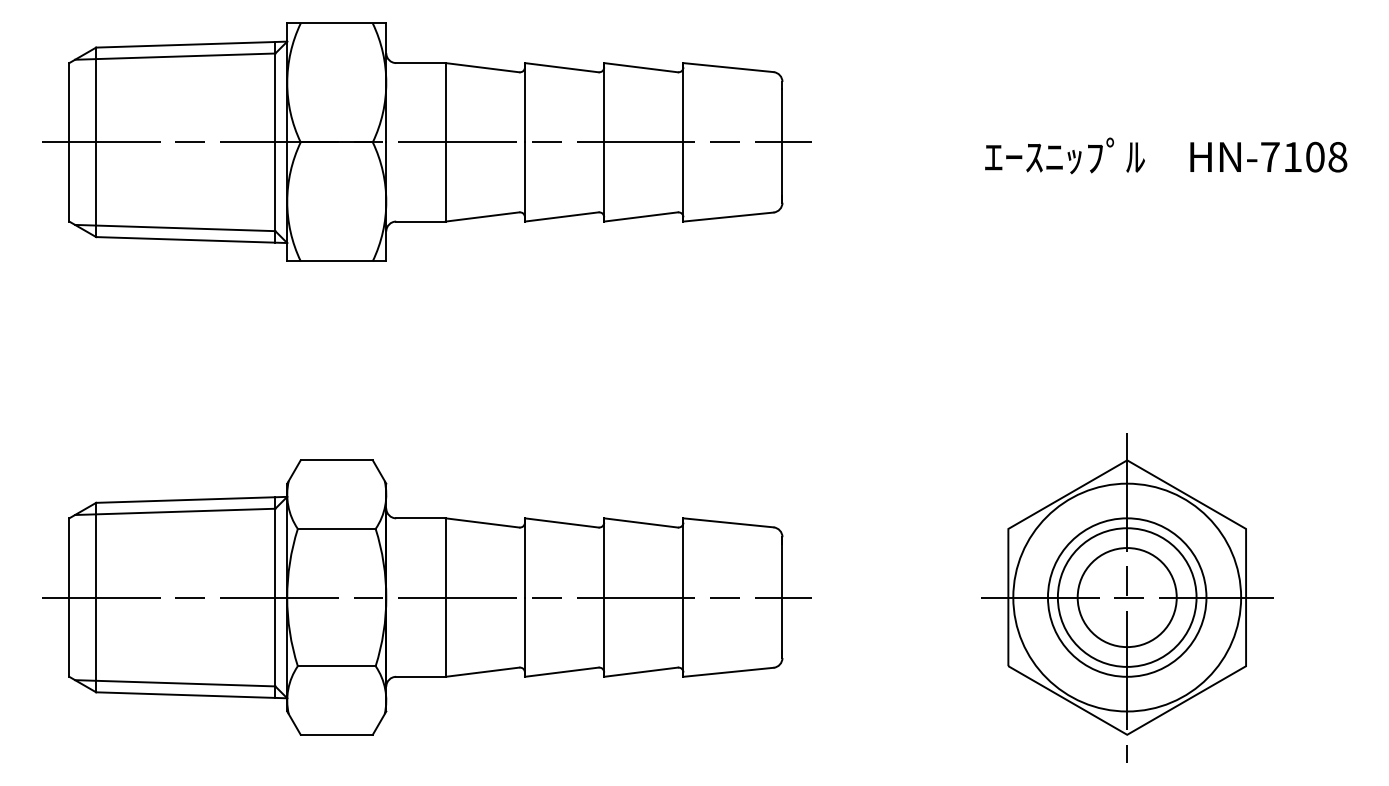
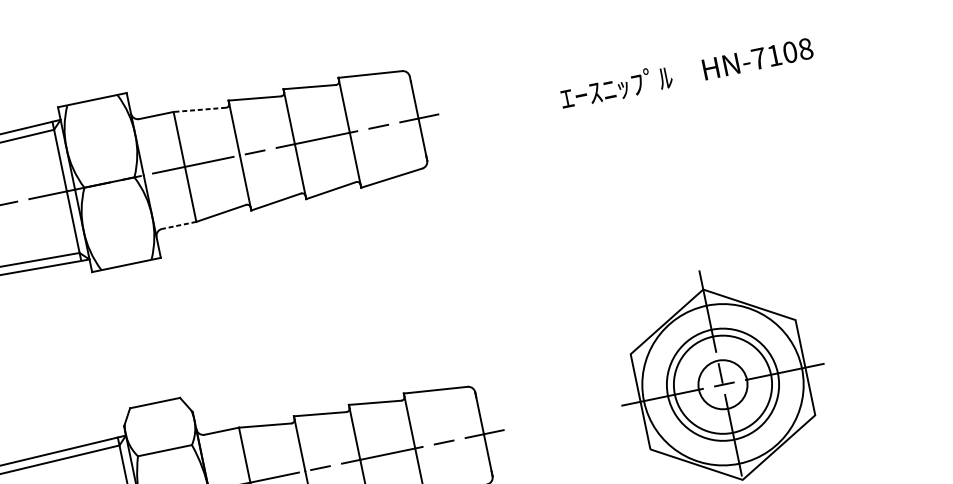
line: (482, 67) -> (199, 109), solid -> dashed
line: (420, 221) -> (178, 225), solid -> dashed
circle: (1126, 597) -> (722, 384), size x0.7

